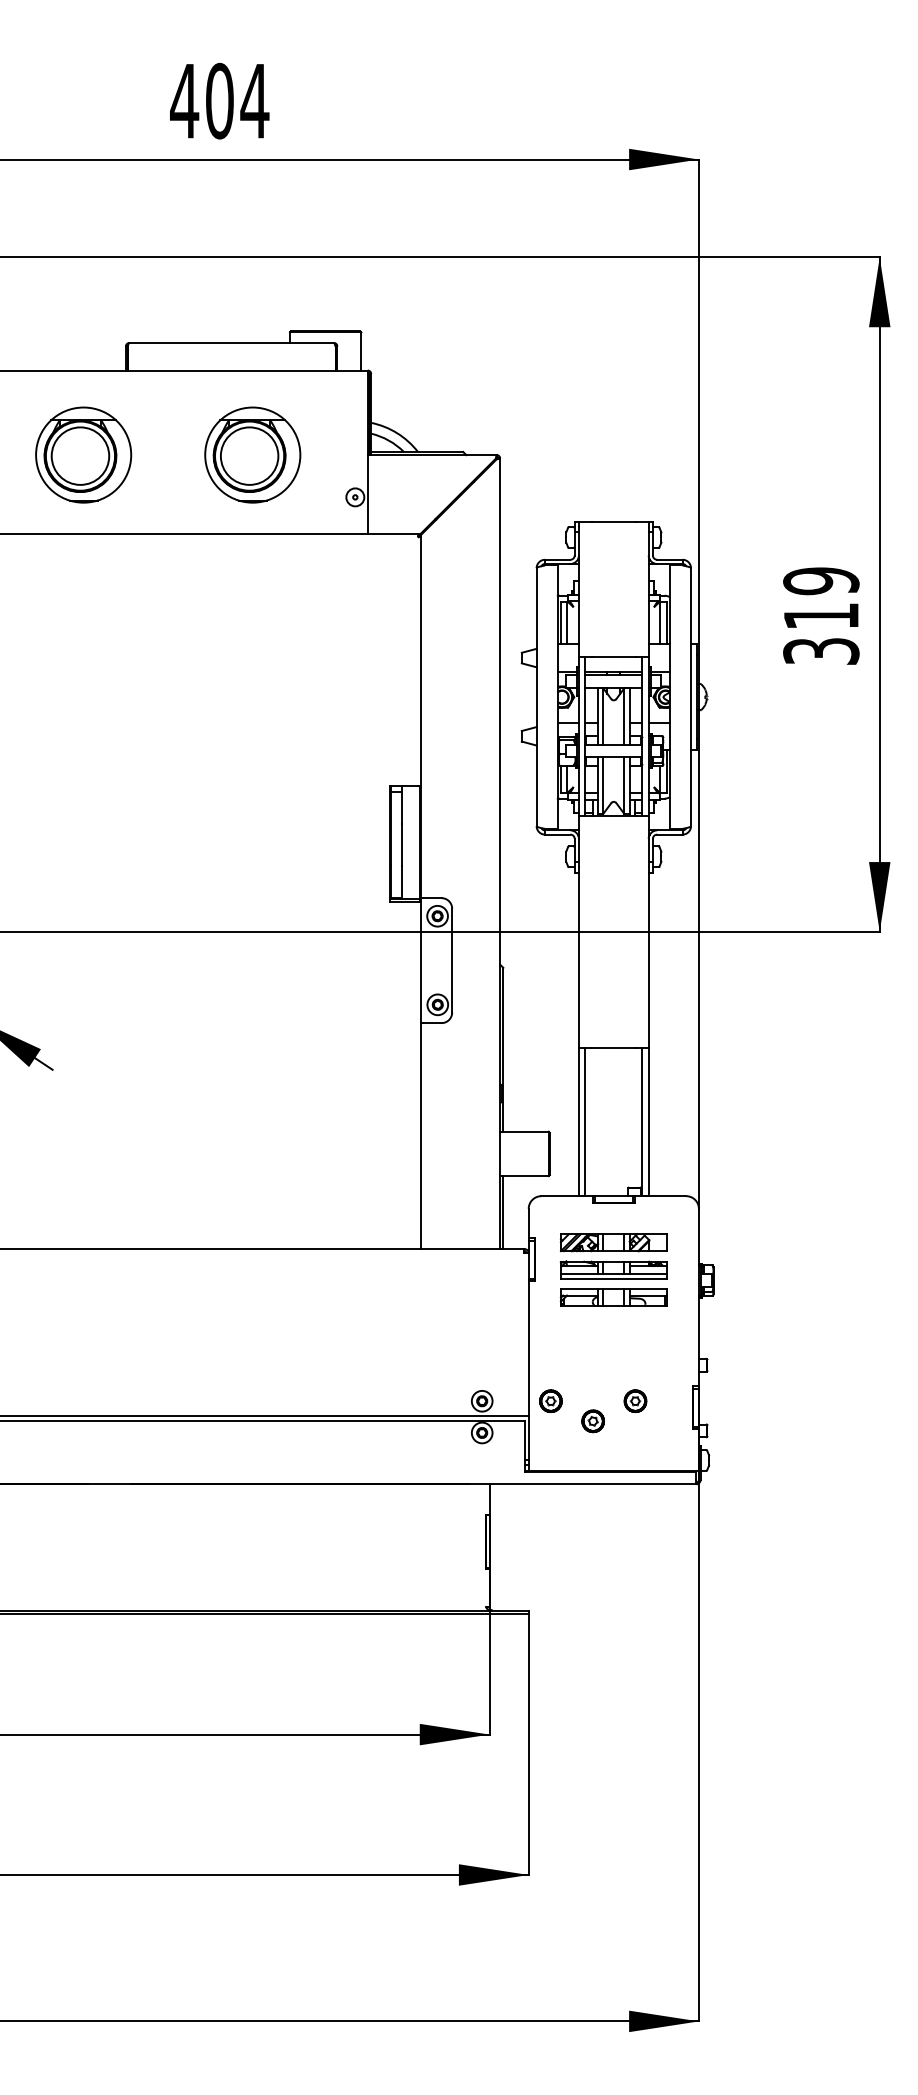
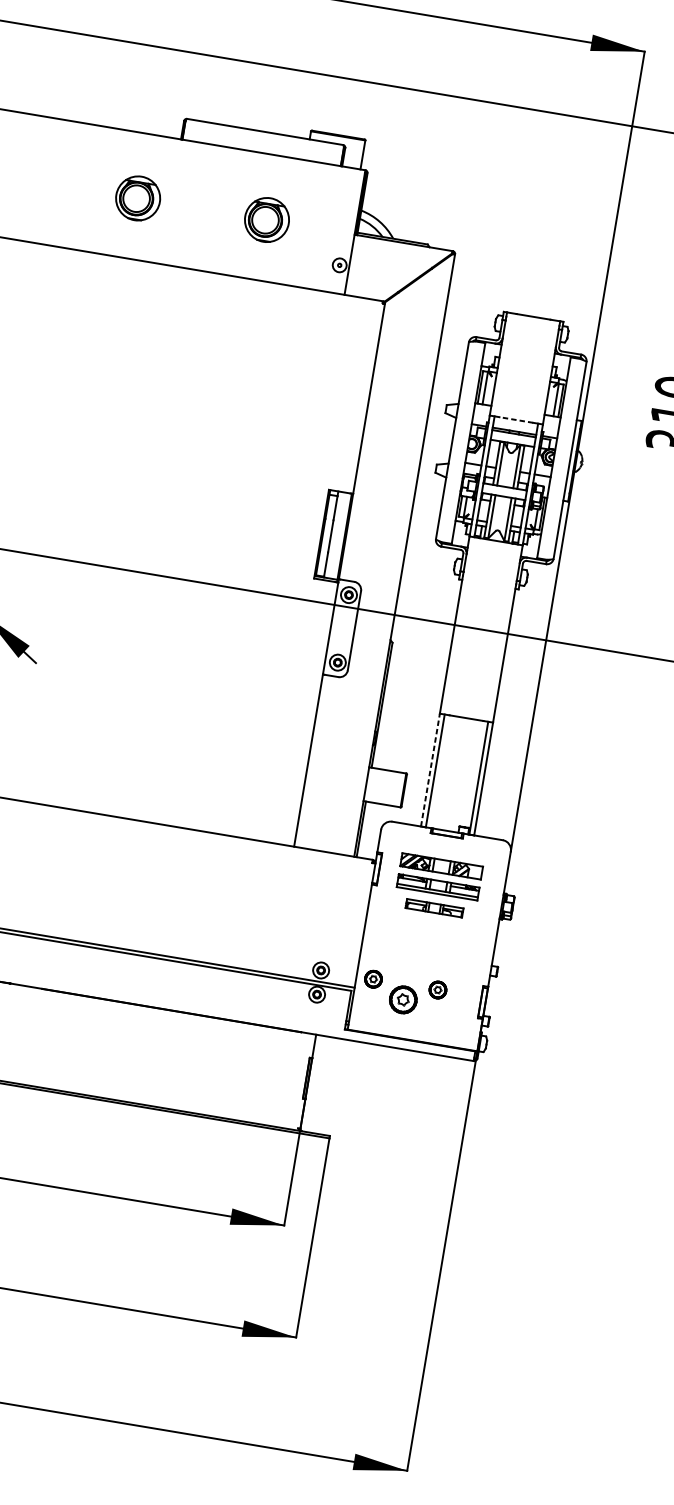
part: (83, 454) -> (138, 198), size x0.6
part: (252, 454) -> (266, 219), size x0.6
line: (613, 657) -> (516, 420), solid -> dashed
line: (578, 1121) -> (430, 769), solid -> dashed
part: (613, 1297) -> (434, 908), size x0.7
part: (592, 1421) -> (402, 999), size x1.6

